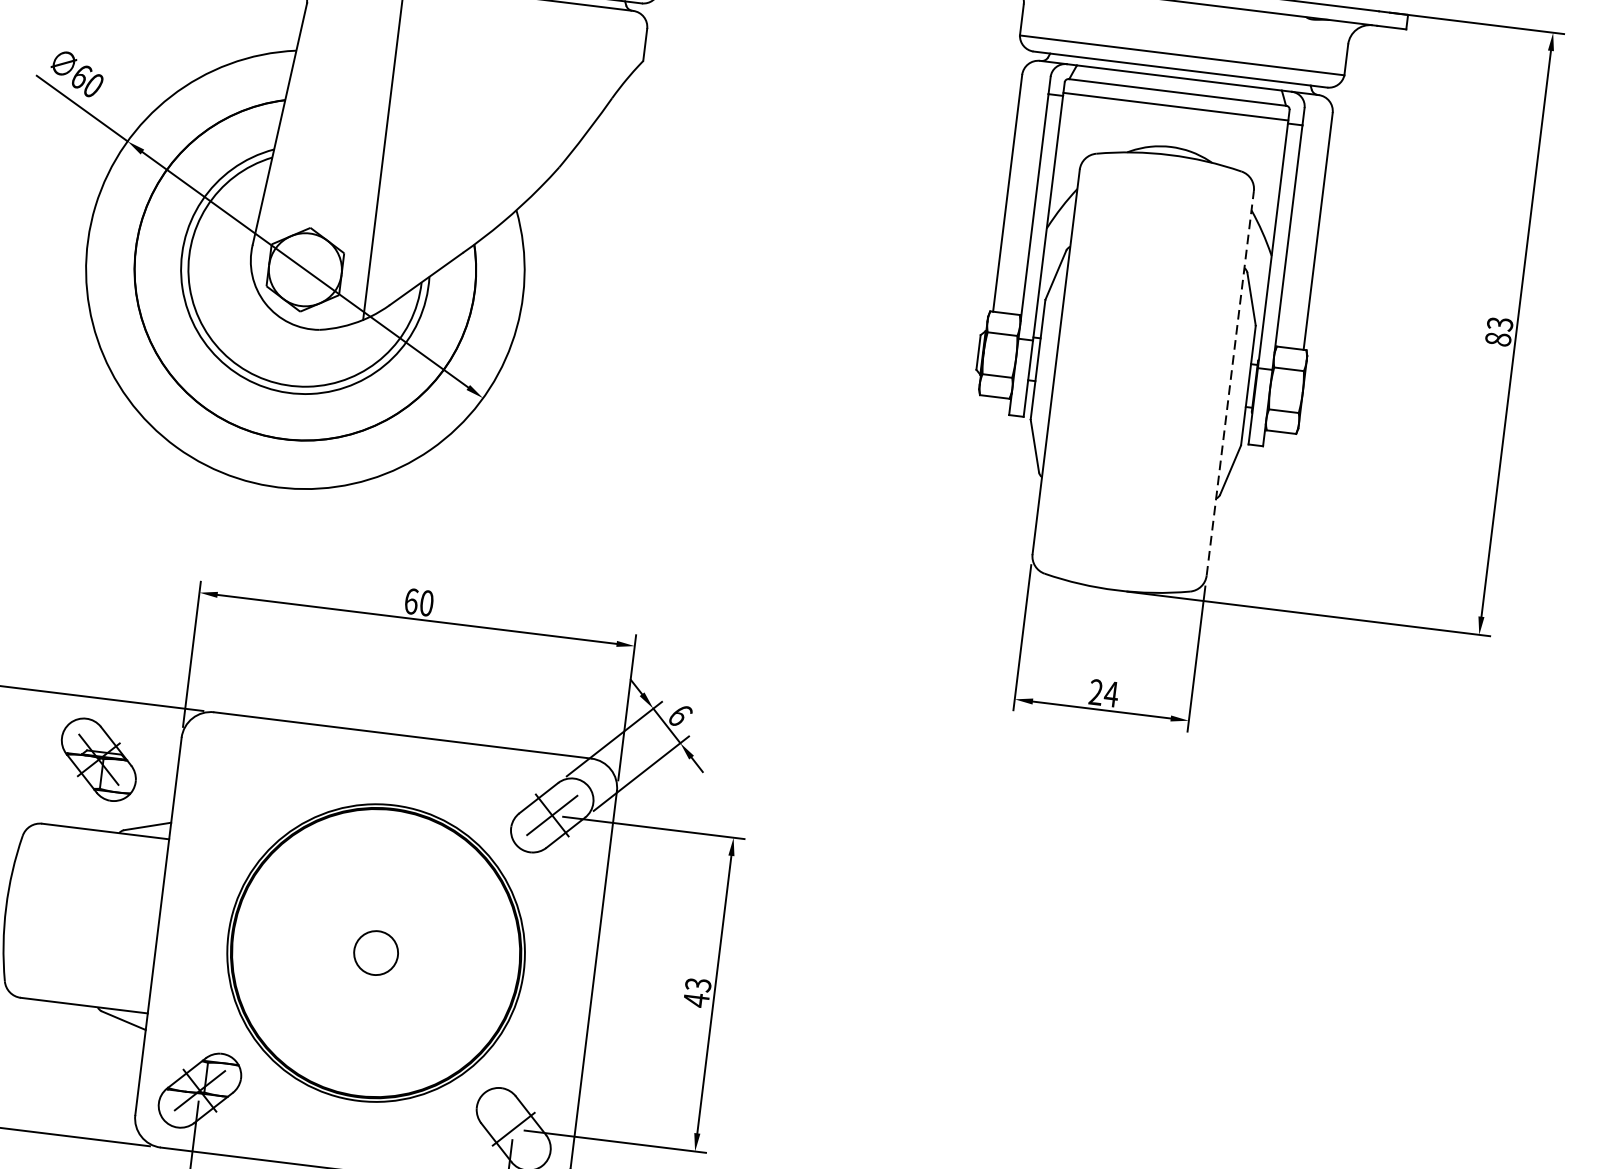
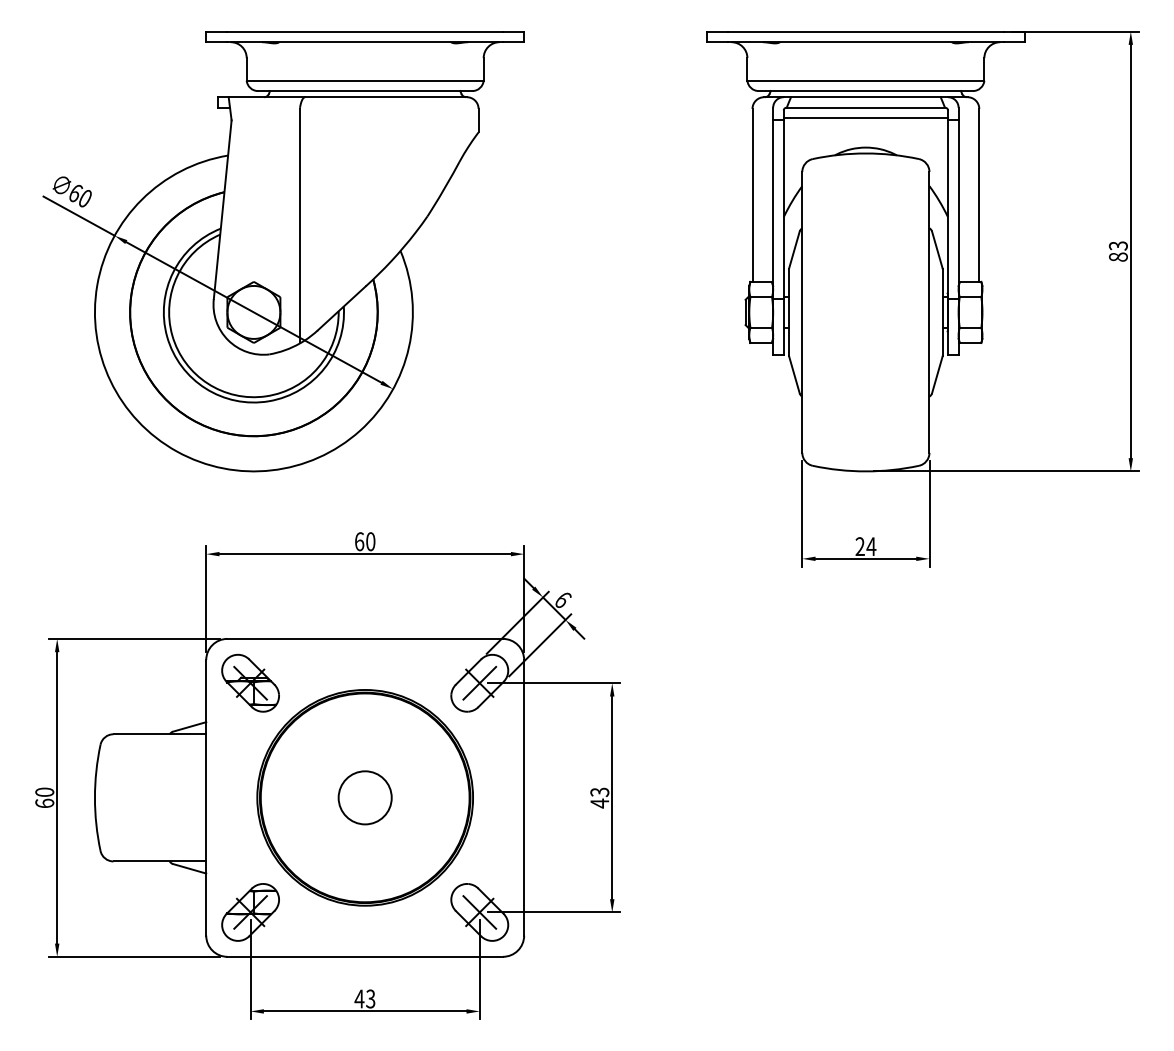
line: (1230, 382) -> (929, 311), dashed -> solid
part: (98, 760) -> (250, 683), moved
circle: (375, 952) -> (364, 797), size x1.67
line: (513, 1129) -> (479, 912), added

